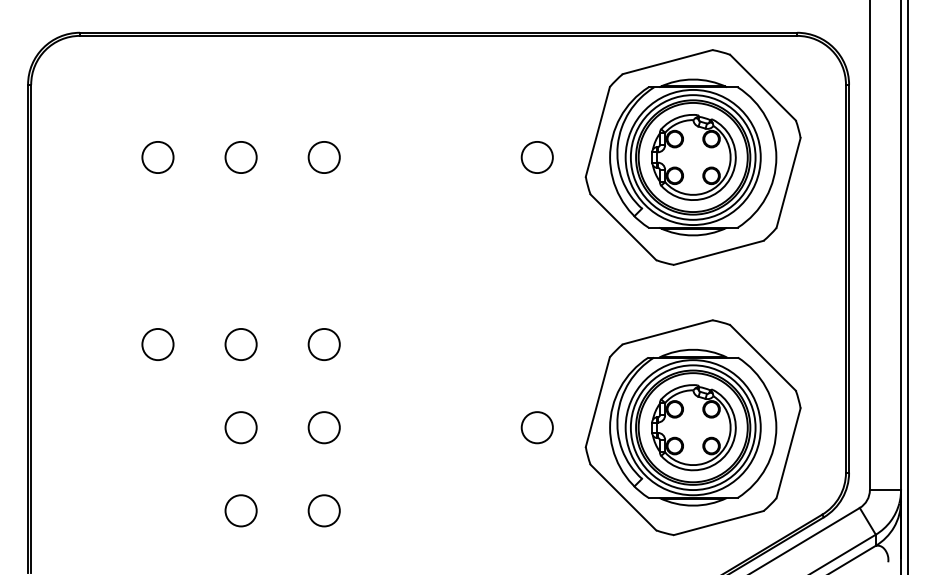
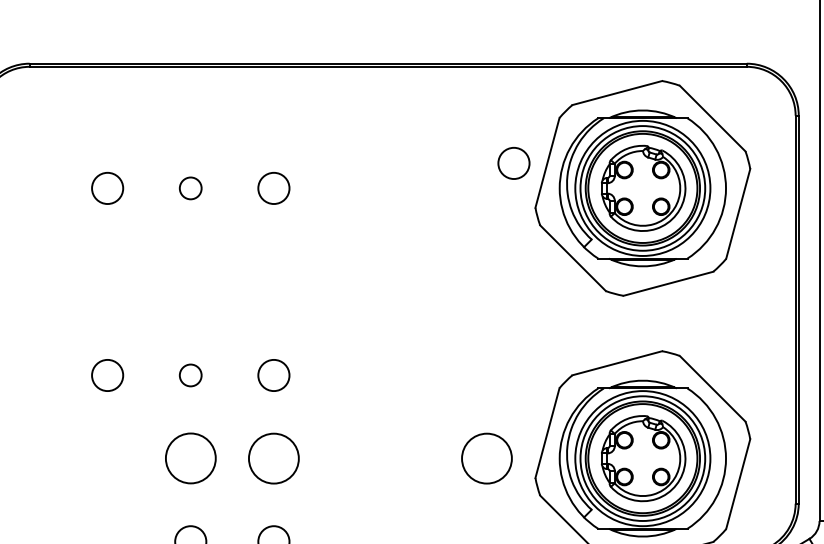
circle: (240, 157) -> (190, 188), size x0.7
circle: (536, 157) -> (513, 163), moved
circle: (240, 344) -> (190, 375), size x0.7
circle: (240, 427) -> (190, 458), size x1.6
circle: (323, 427) -> (273, 458), size x1.6
circle: (536, 427) -> (486, 458), size x1.6

